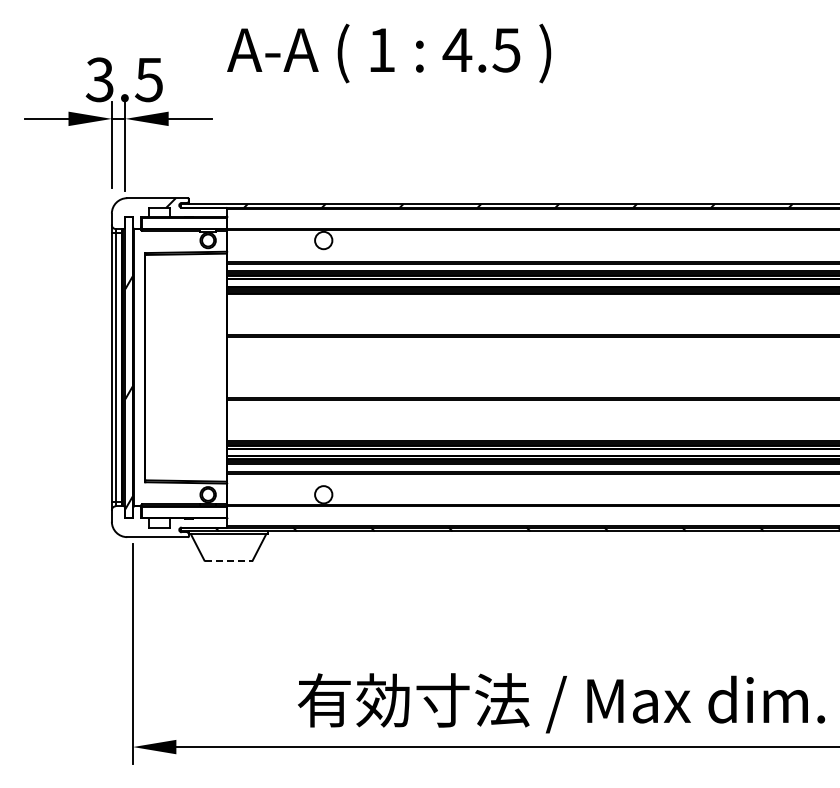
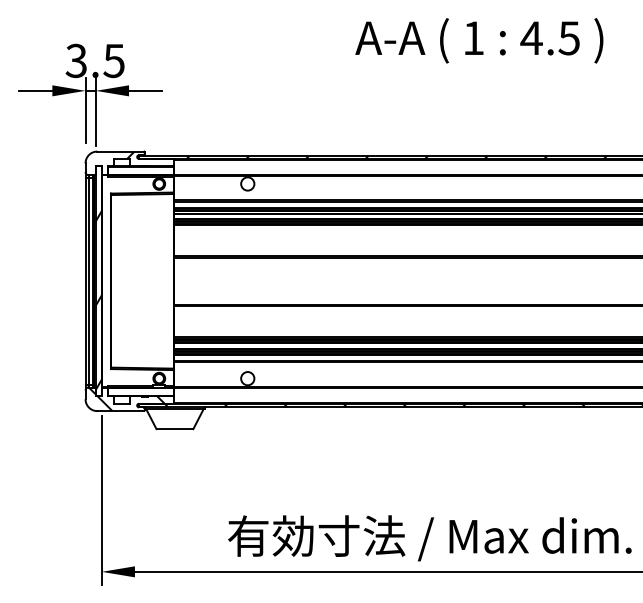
text: (389, 53) -> (479, 40), moved
hatch: (165, 521) -> (126, 399), added
line: (229, 560) -> (175, 428), dashed -> solid

